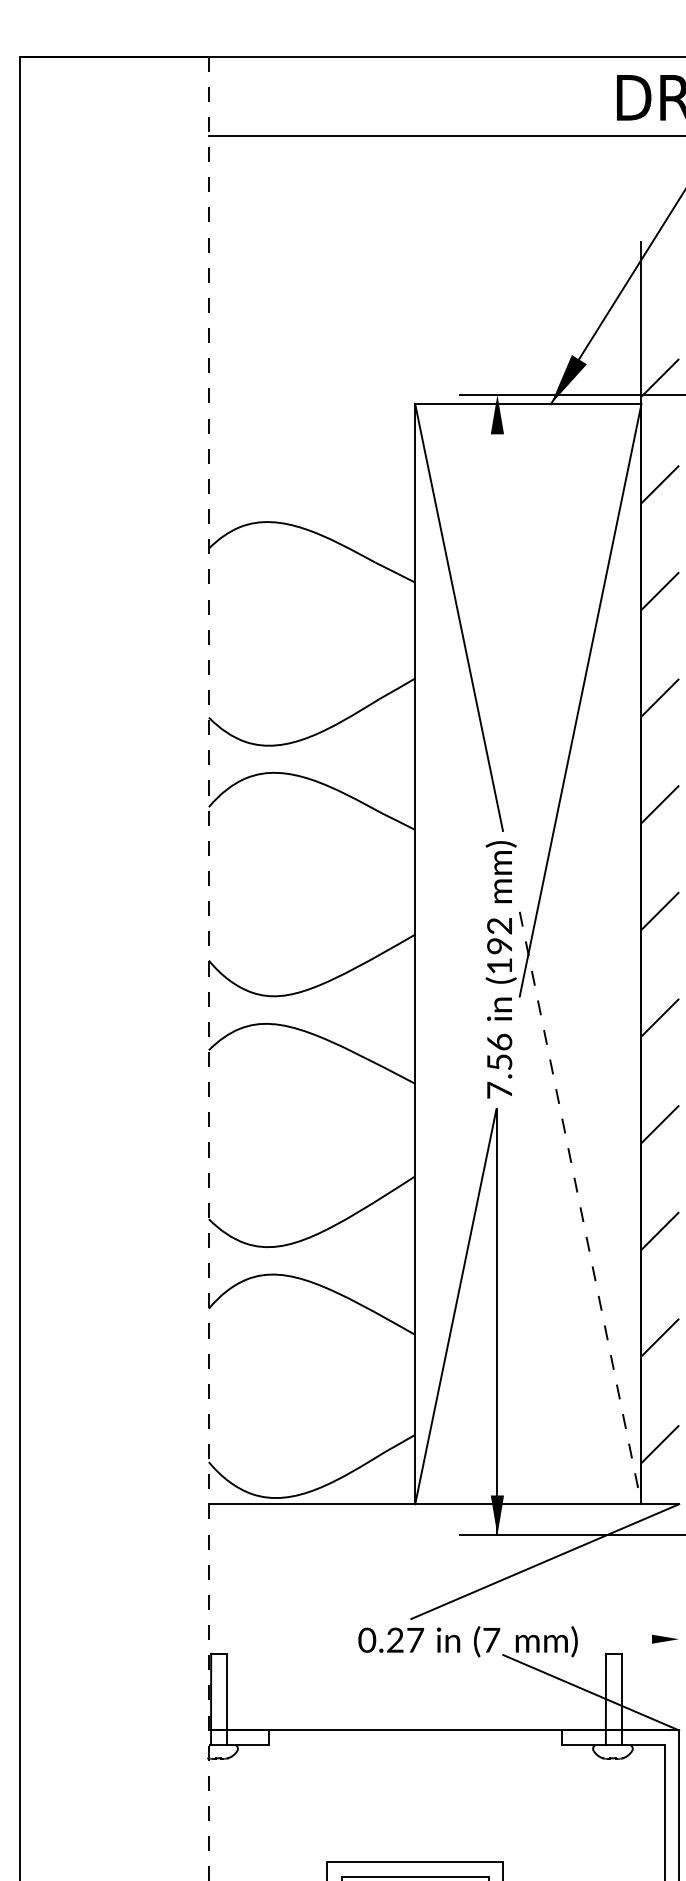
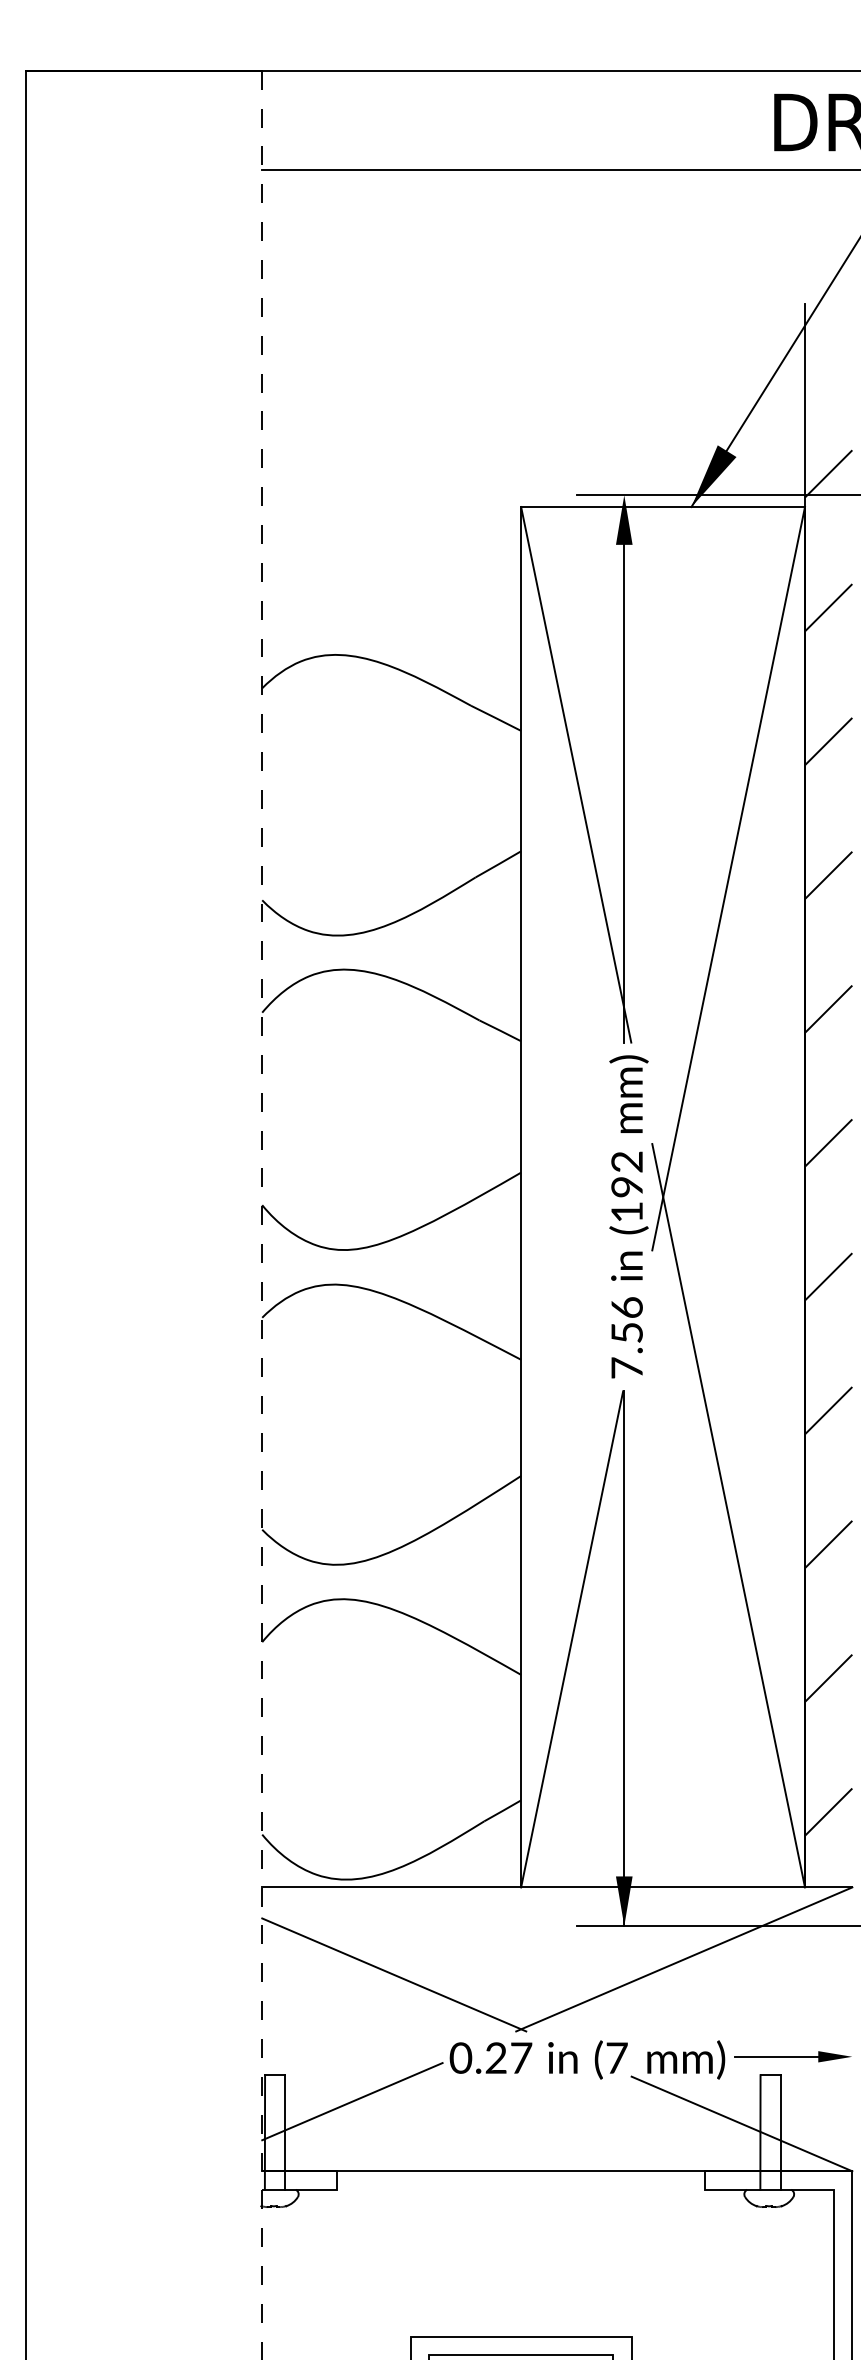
line: (497, 622) -> (624, 780), added
line: (580, 1208) -> (728, 1516), dashed -> solid
line: (314, 1573) -> (394, 1974), added
line: (618, 1638) -> (776, 2056), added
line: (280, 1674) -> (352, 2101), added

